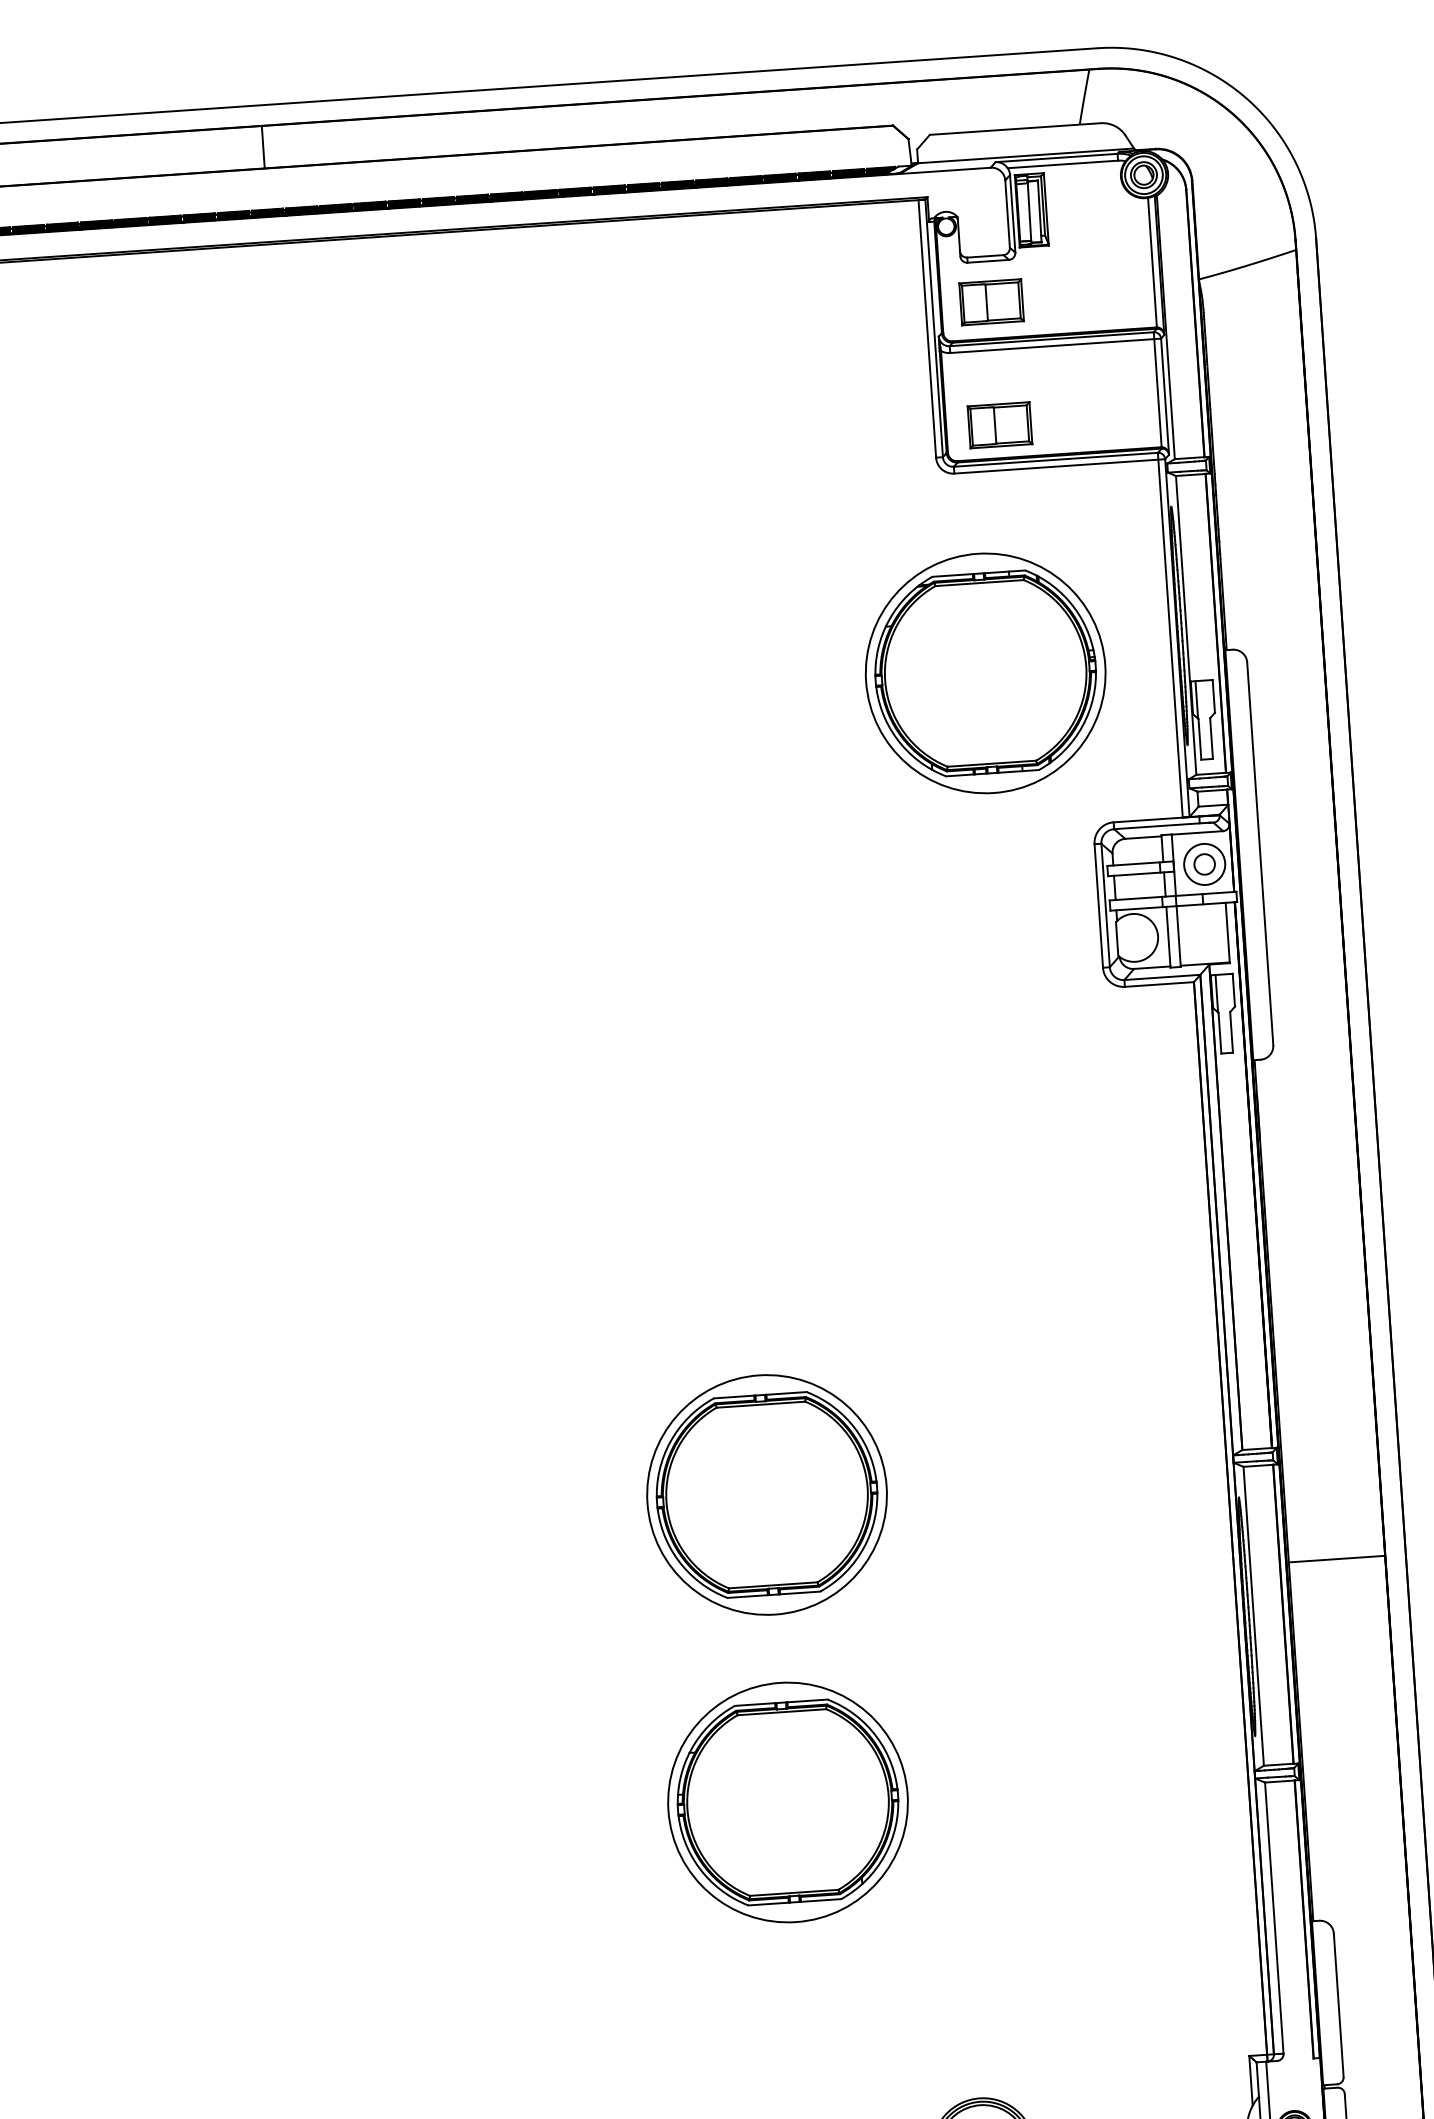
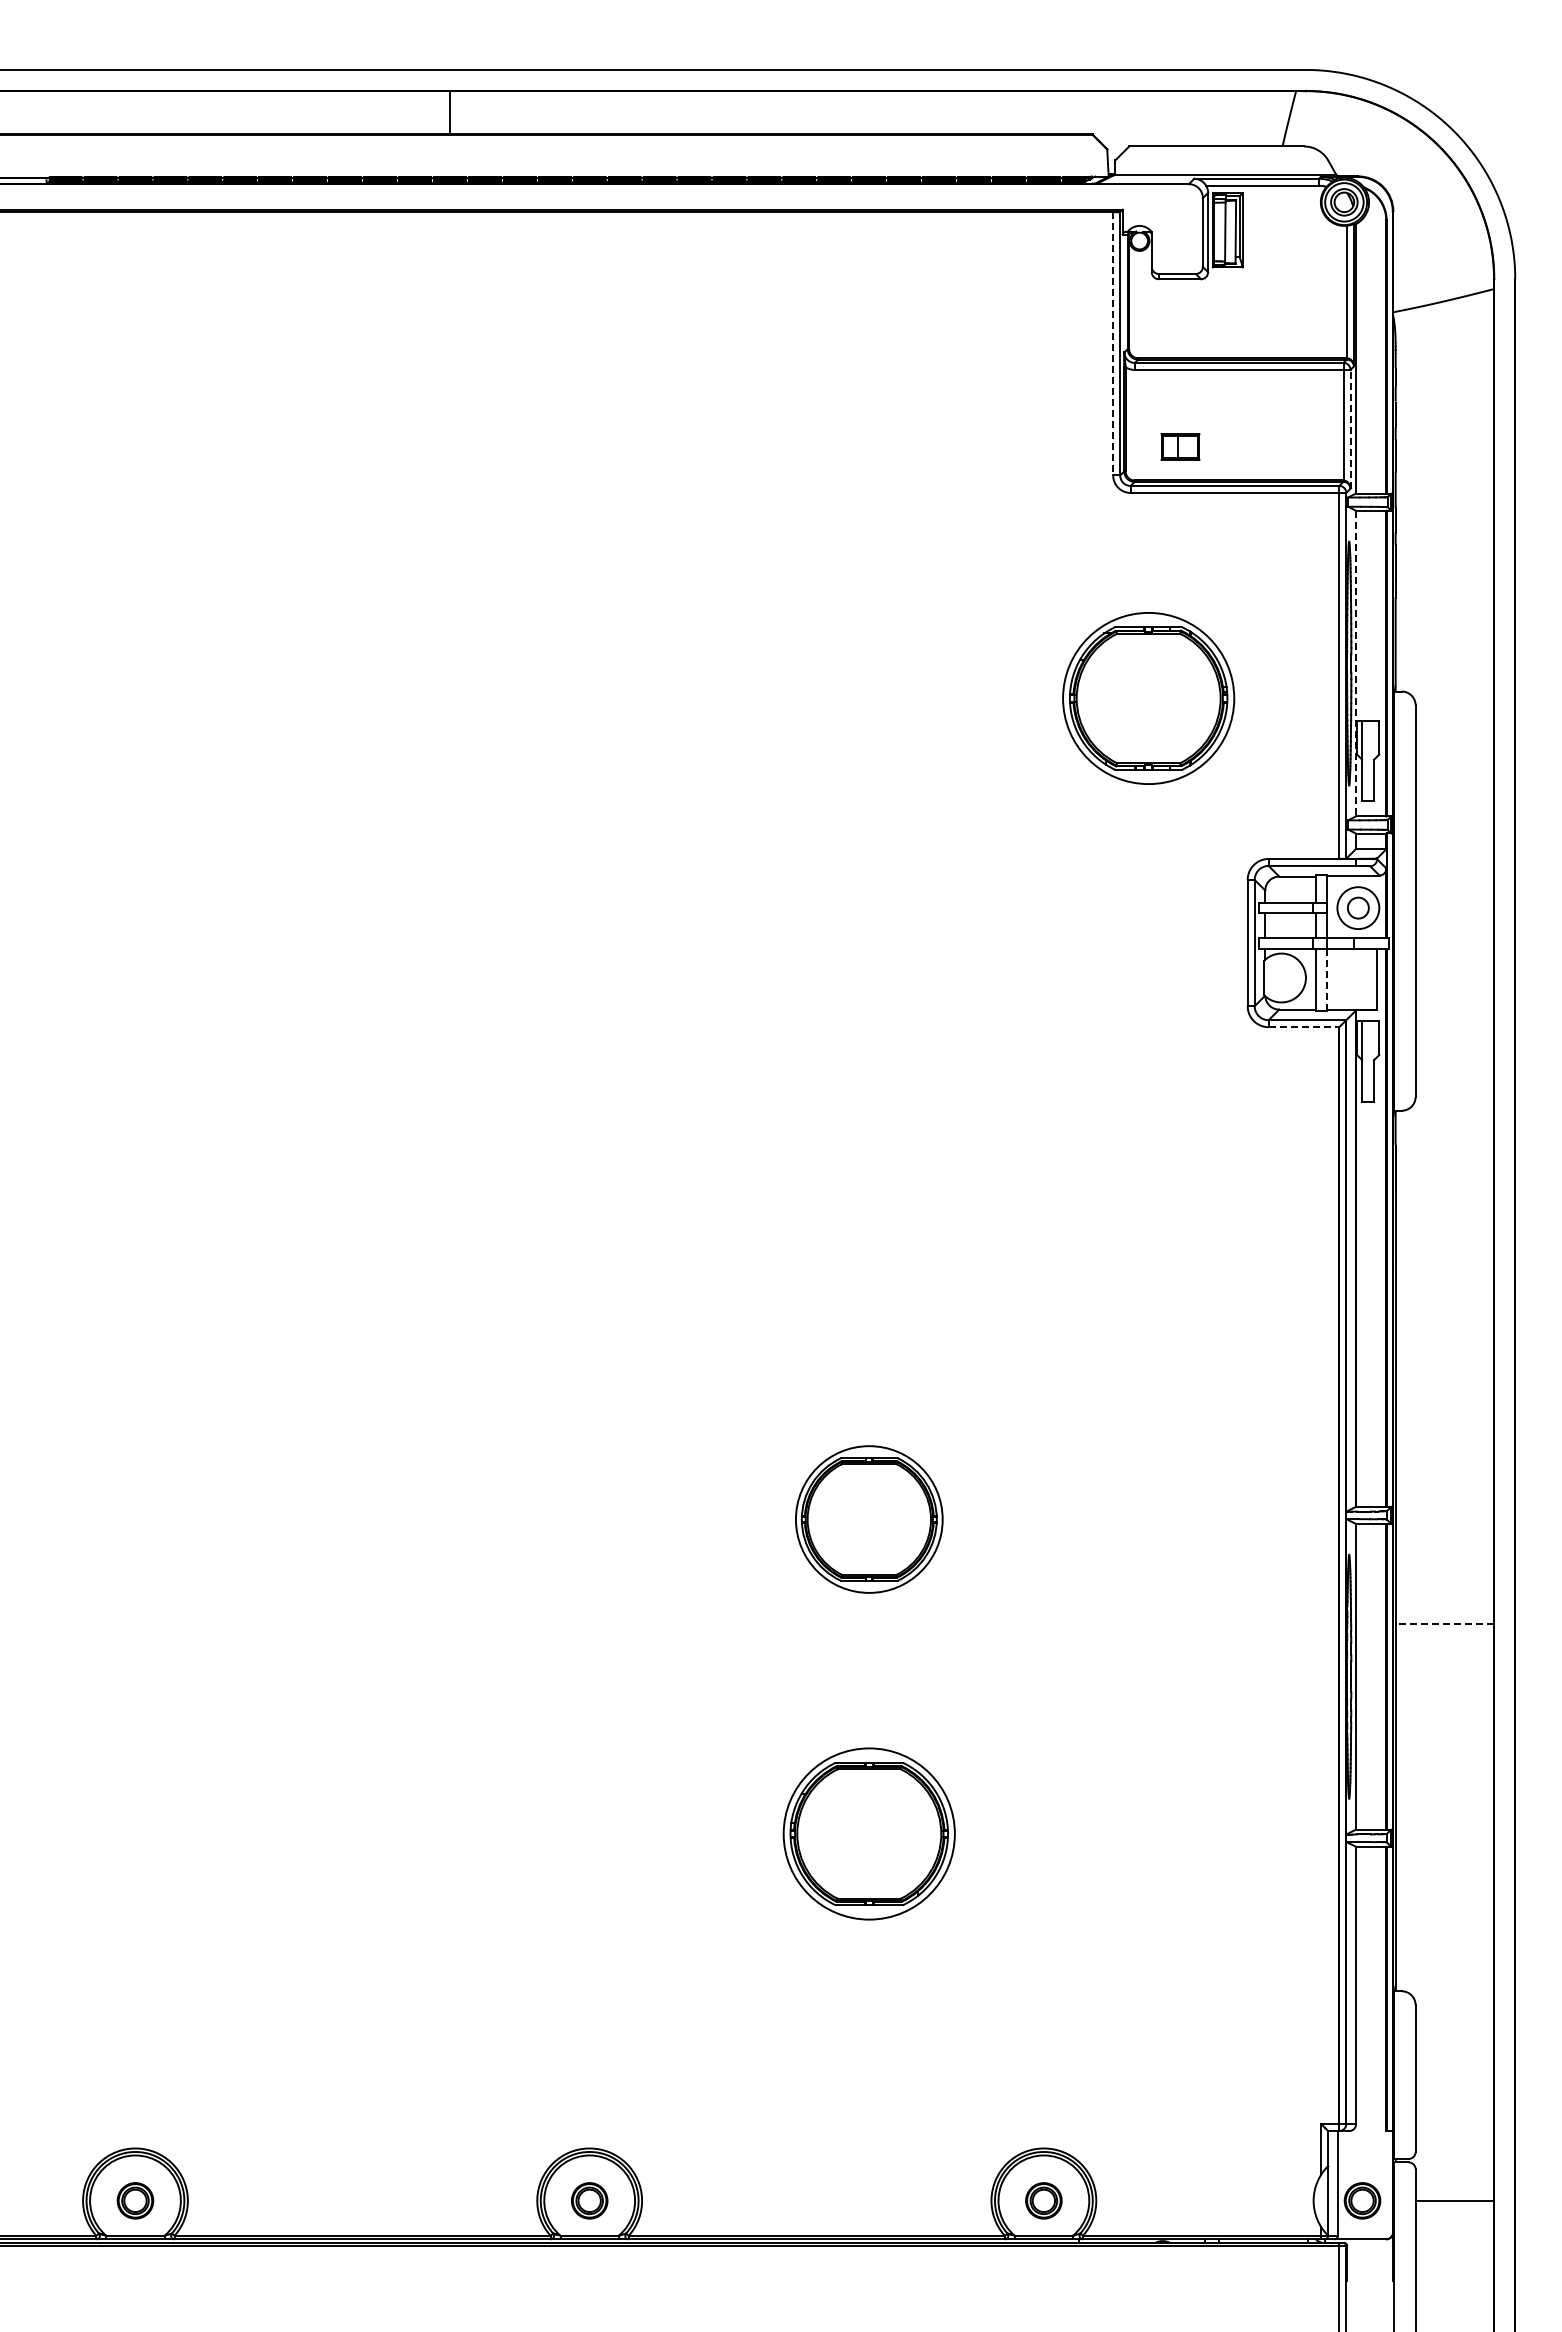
part: (991, 301) -> (1180, 320), removed
line: (927, 328) -> (1113, 343), solid -> dashed
line: (1165, 395) -> (1350, 428), solid -> dashed
part: (999, 424) -> (1180, 446), size x0.6
line: (1186, 625) -> (1356, 663), solid -> dashed
part: (985, 673) -> (1148, 698), size x0.7
line: (1178, 936) -> (1326, 979), solid -> dashed
line: (1159, 984) -> (1304, 1027), solid -> dashed
part: (767, 1494) -> (869, 1519), size x0.6
line: (1336, 1559) -> (1444, 1624), solid -> dashed
part: (788, 1801) -> (869, 1833), size x0.7

